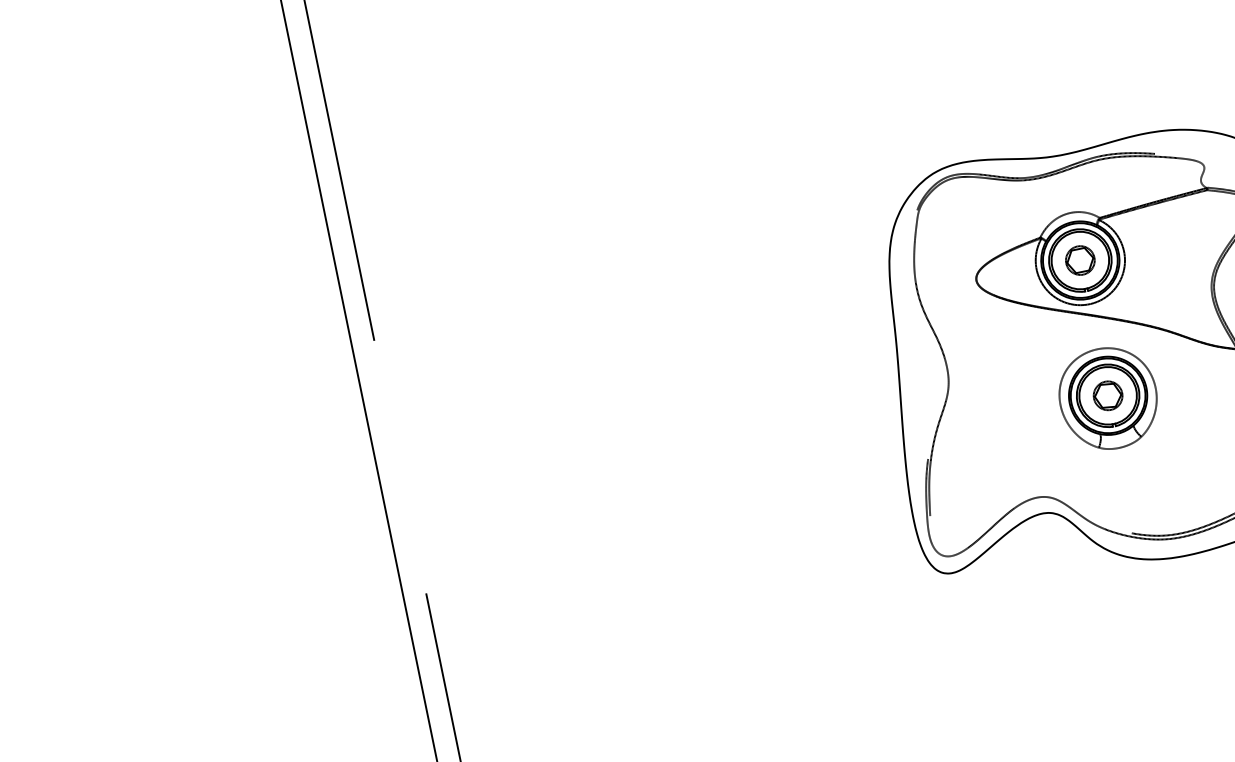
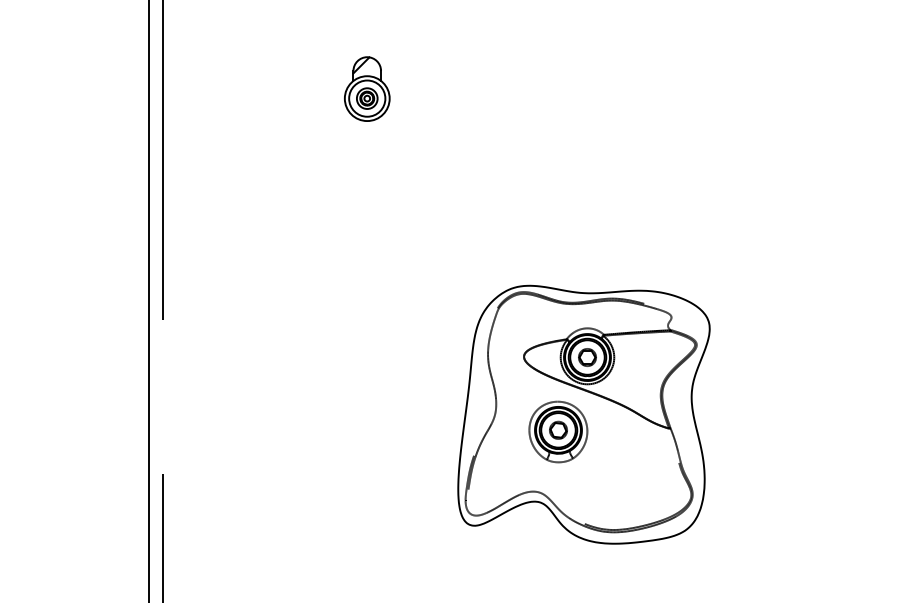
part: (1108, 397) -> (558, 431), moved

